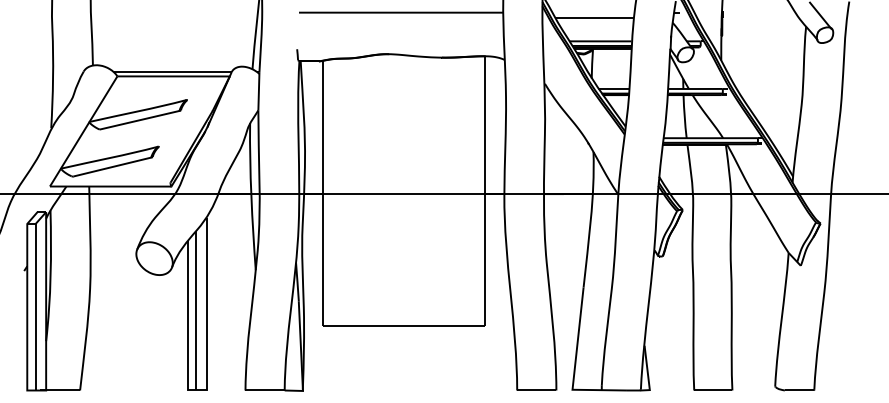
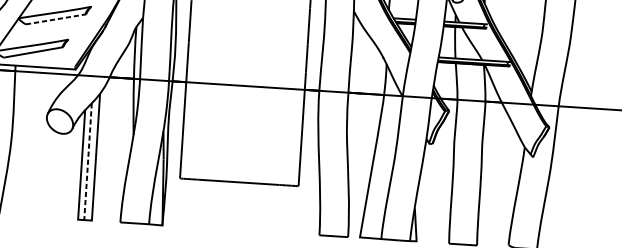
line: (140, 120) -> (56, 19), solid -> dashed
line: (196, 310) -> (88, 161), solid -> dashed

